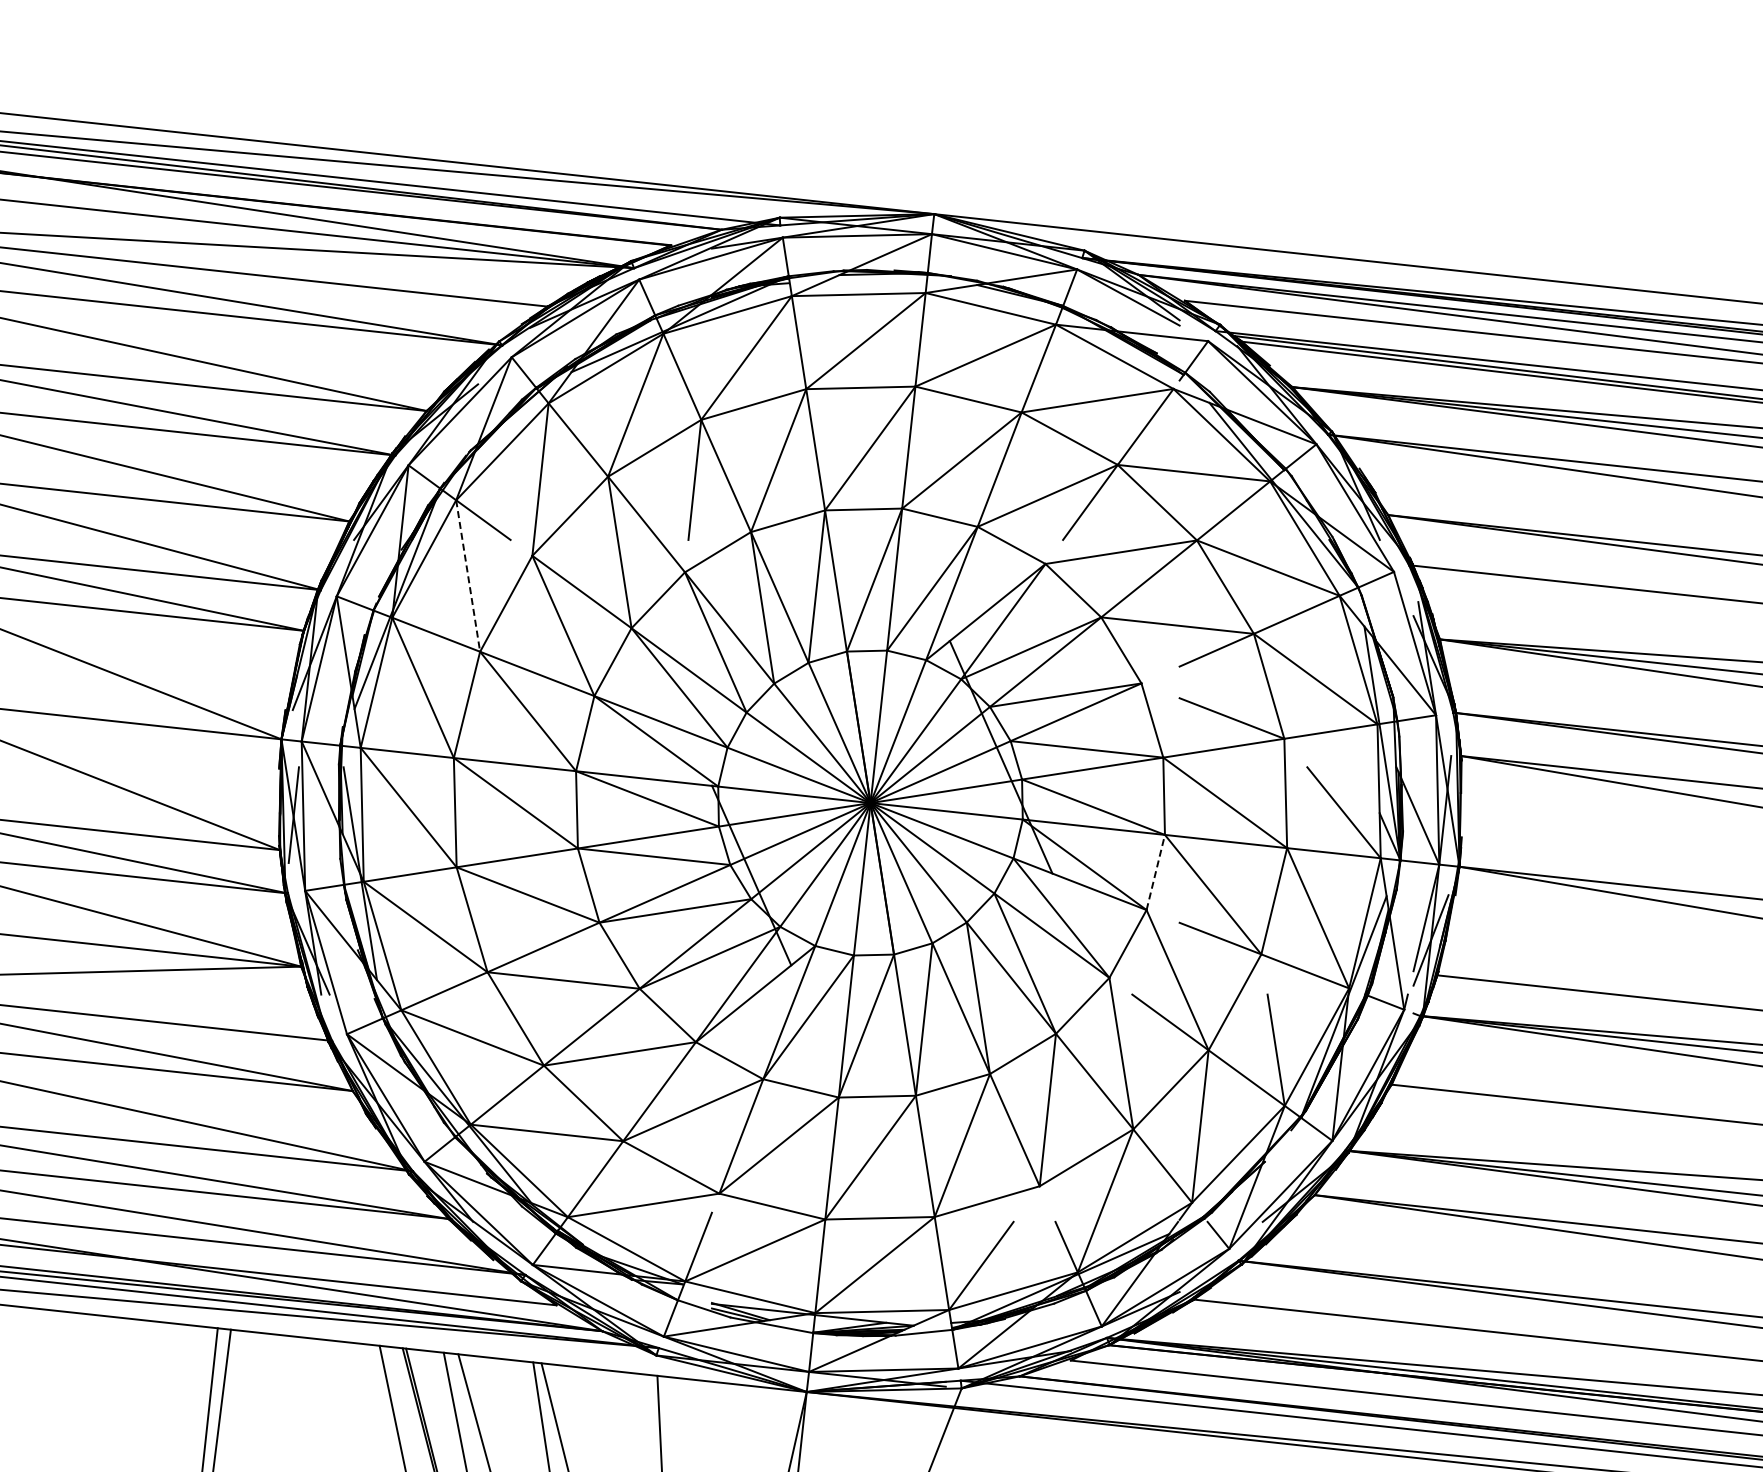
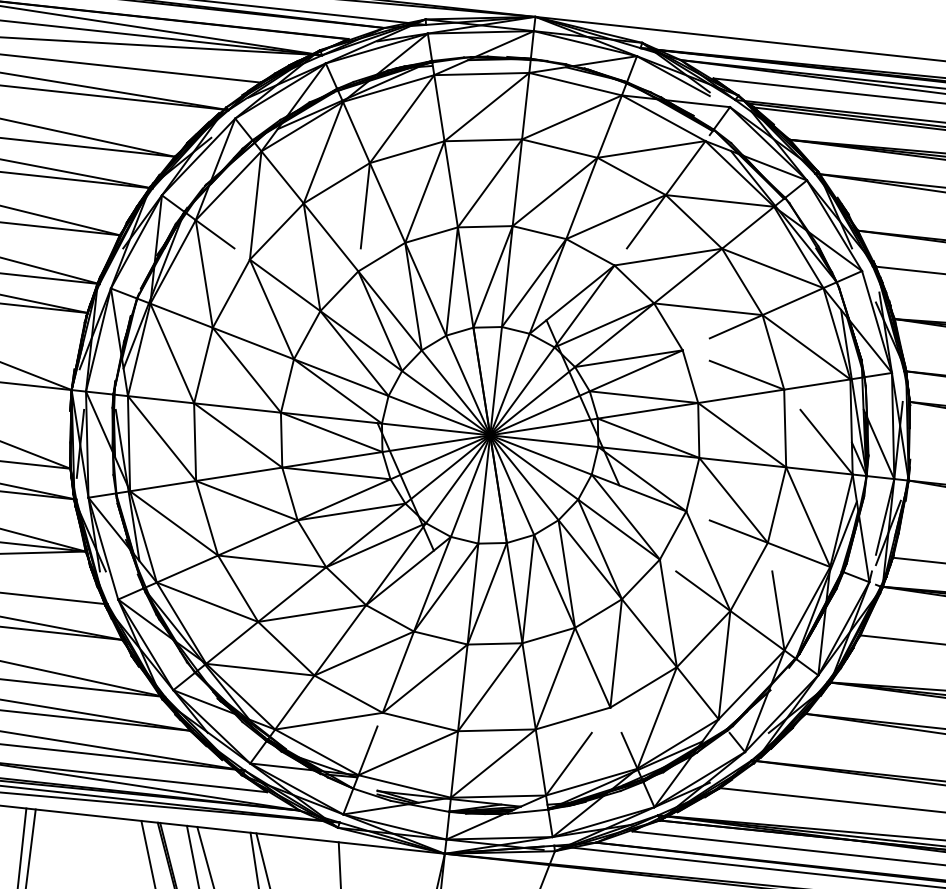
line: (468, 576) -> (204, 274), dashed -> solid
line: (1155, 872) -> (692, 484), dashed -> solid

